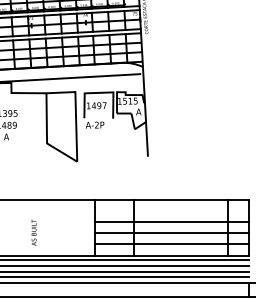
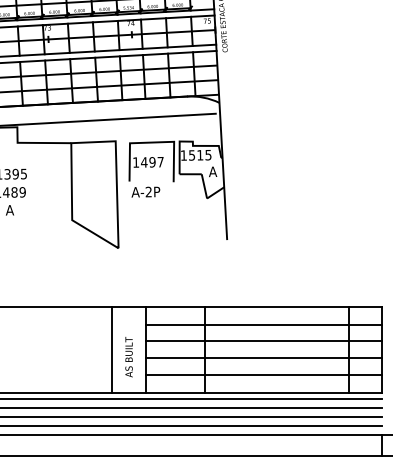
line: (171, 211) -> (263, 324), added
line: (73, 227) -> (112, 349), added
text: (33, 232) -> (128, 356), moved

